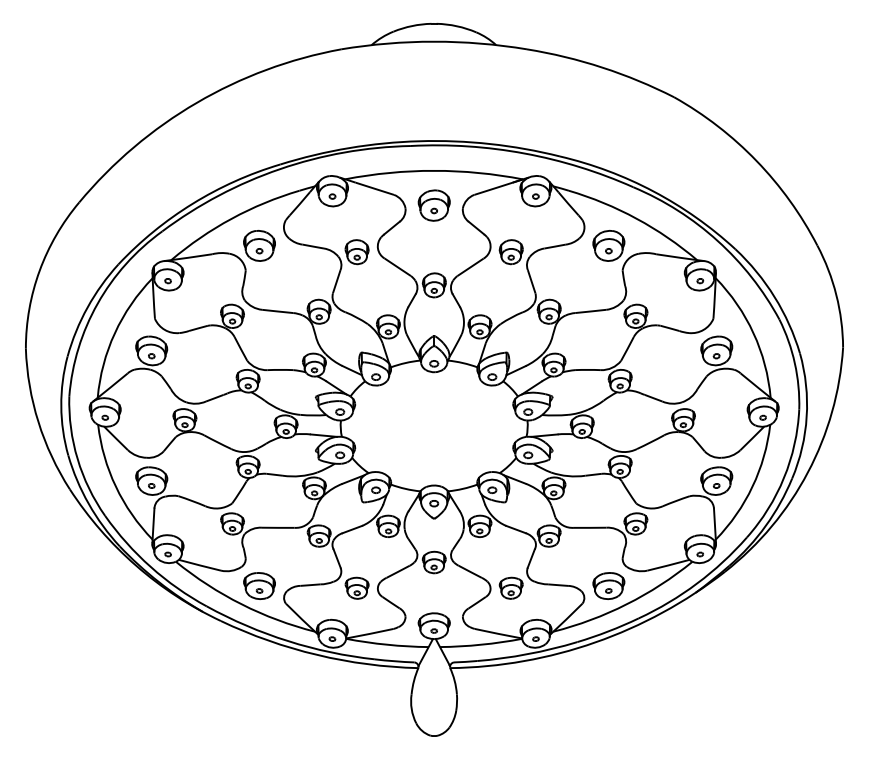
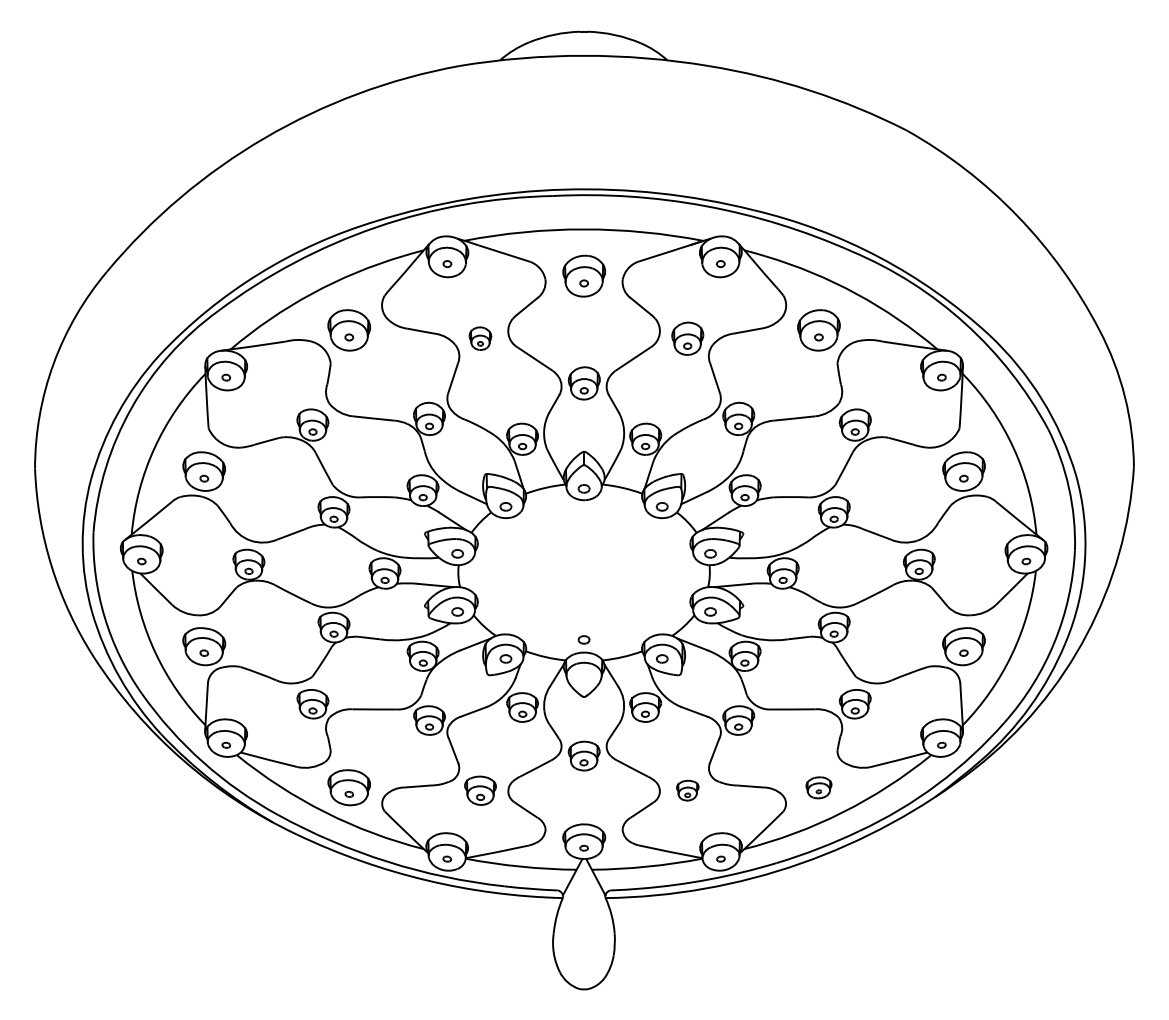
part: (357, 251) -> (480, 338), size x0.7
part: (433, 503) -> (583, 639), moved
part: (608, 585) -> (818, 787), size x0.6
part: (511, 588) -> (687, 790), size x0.7

